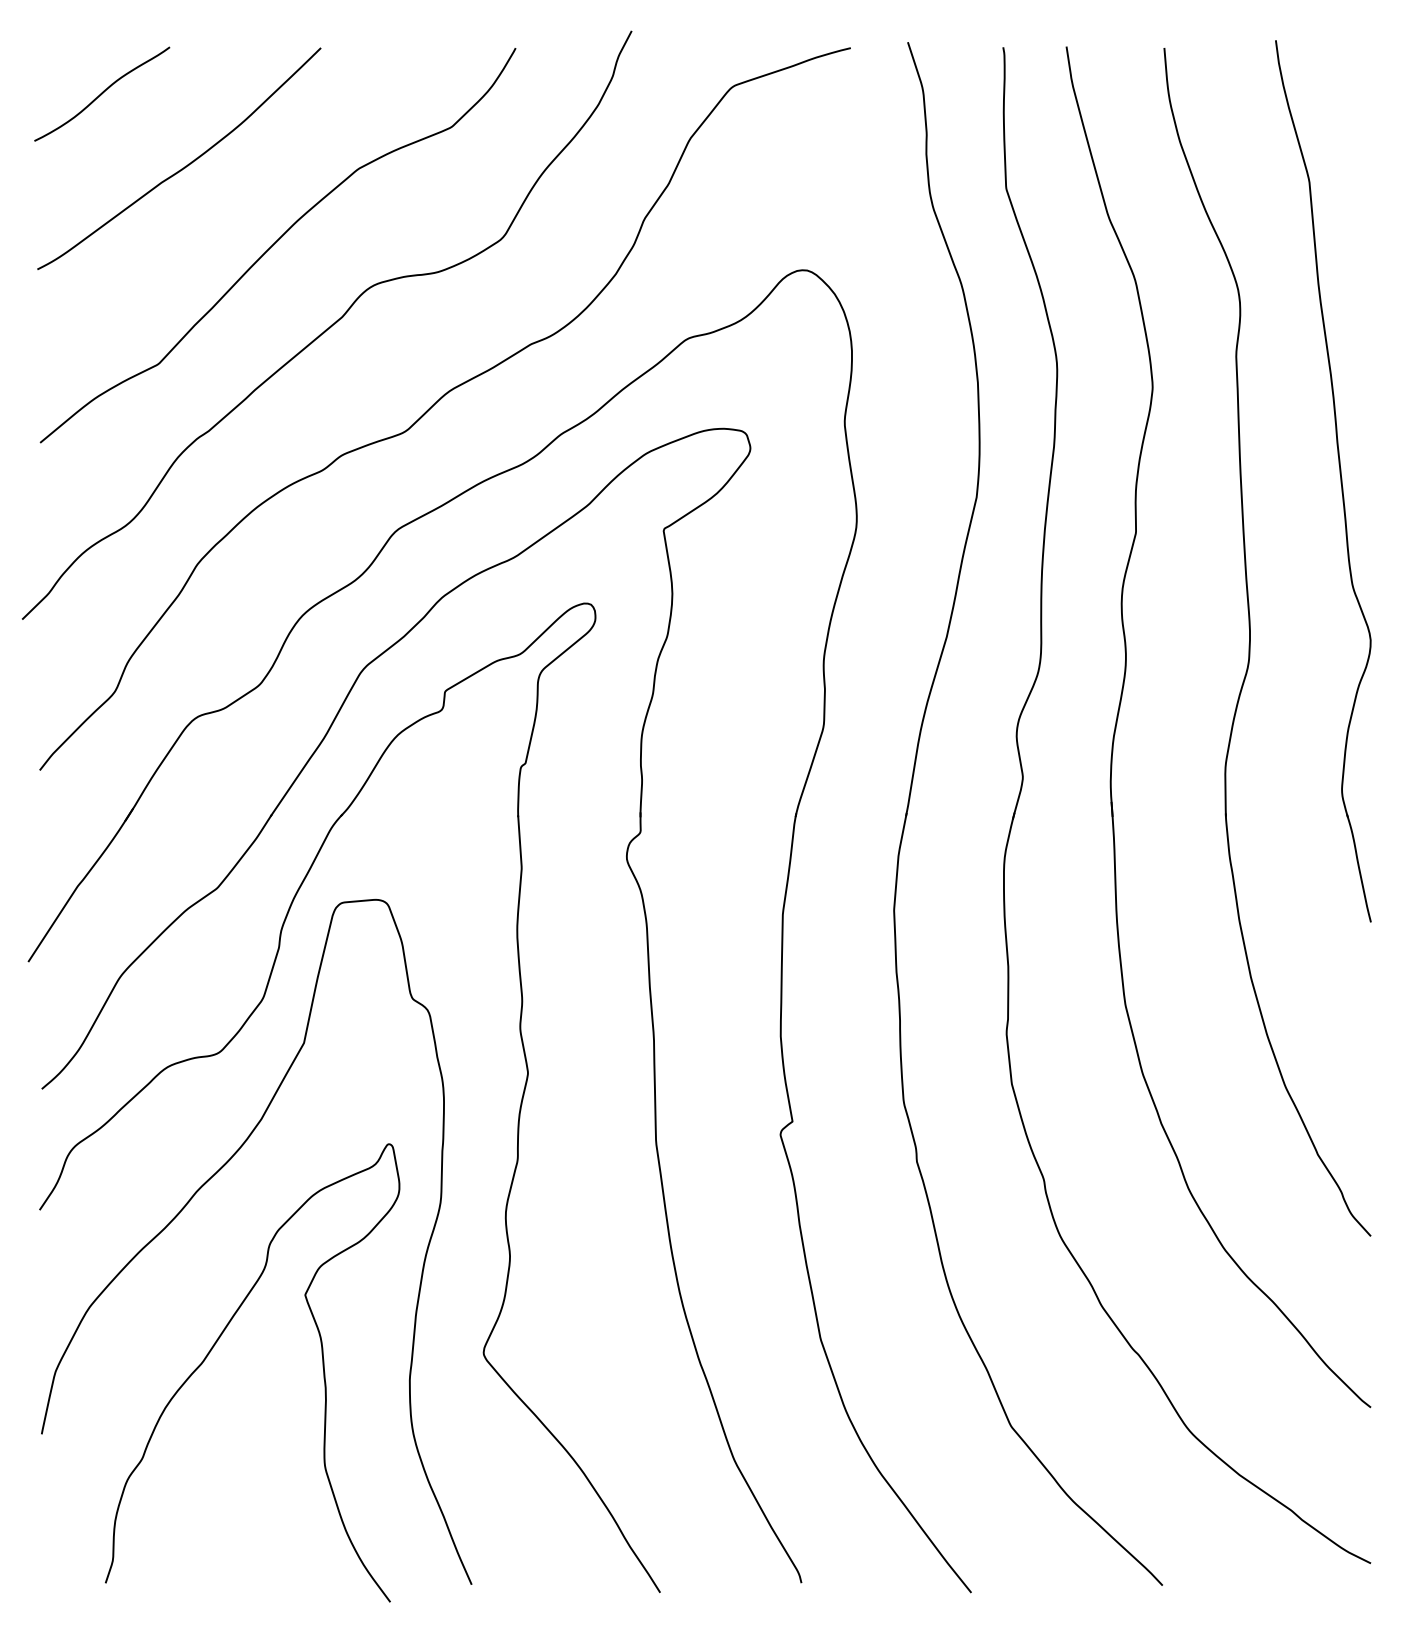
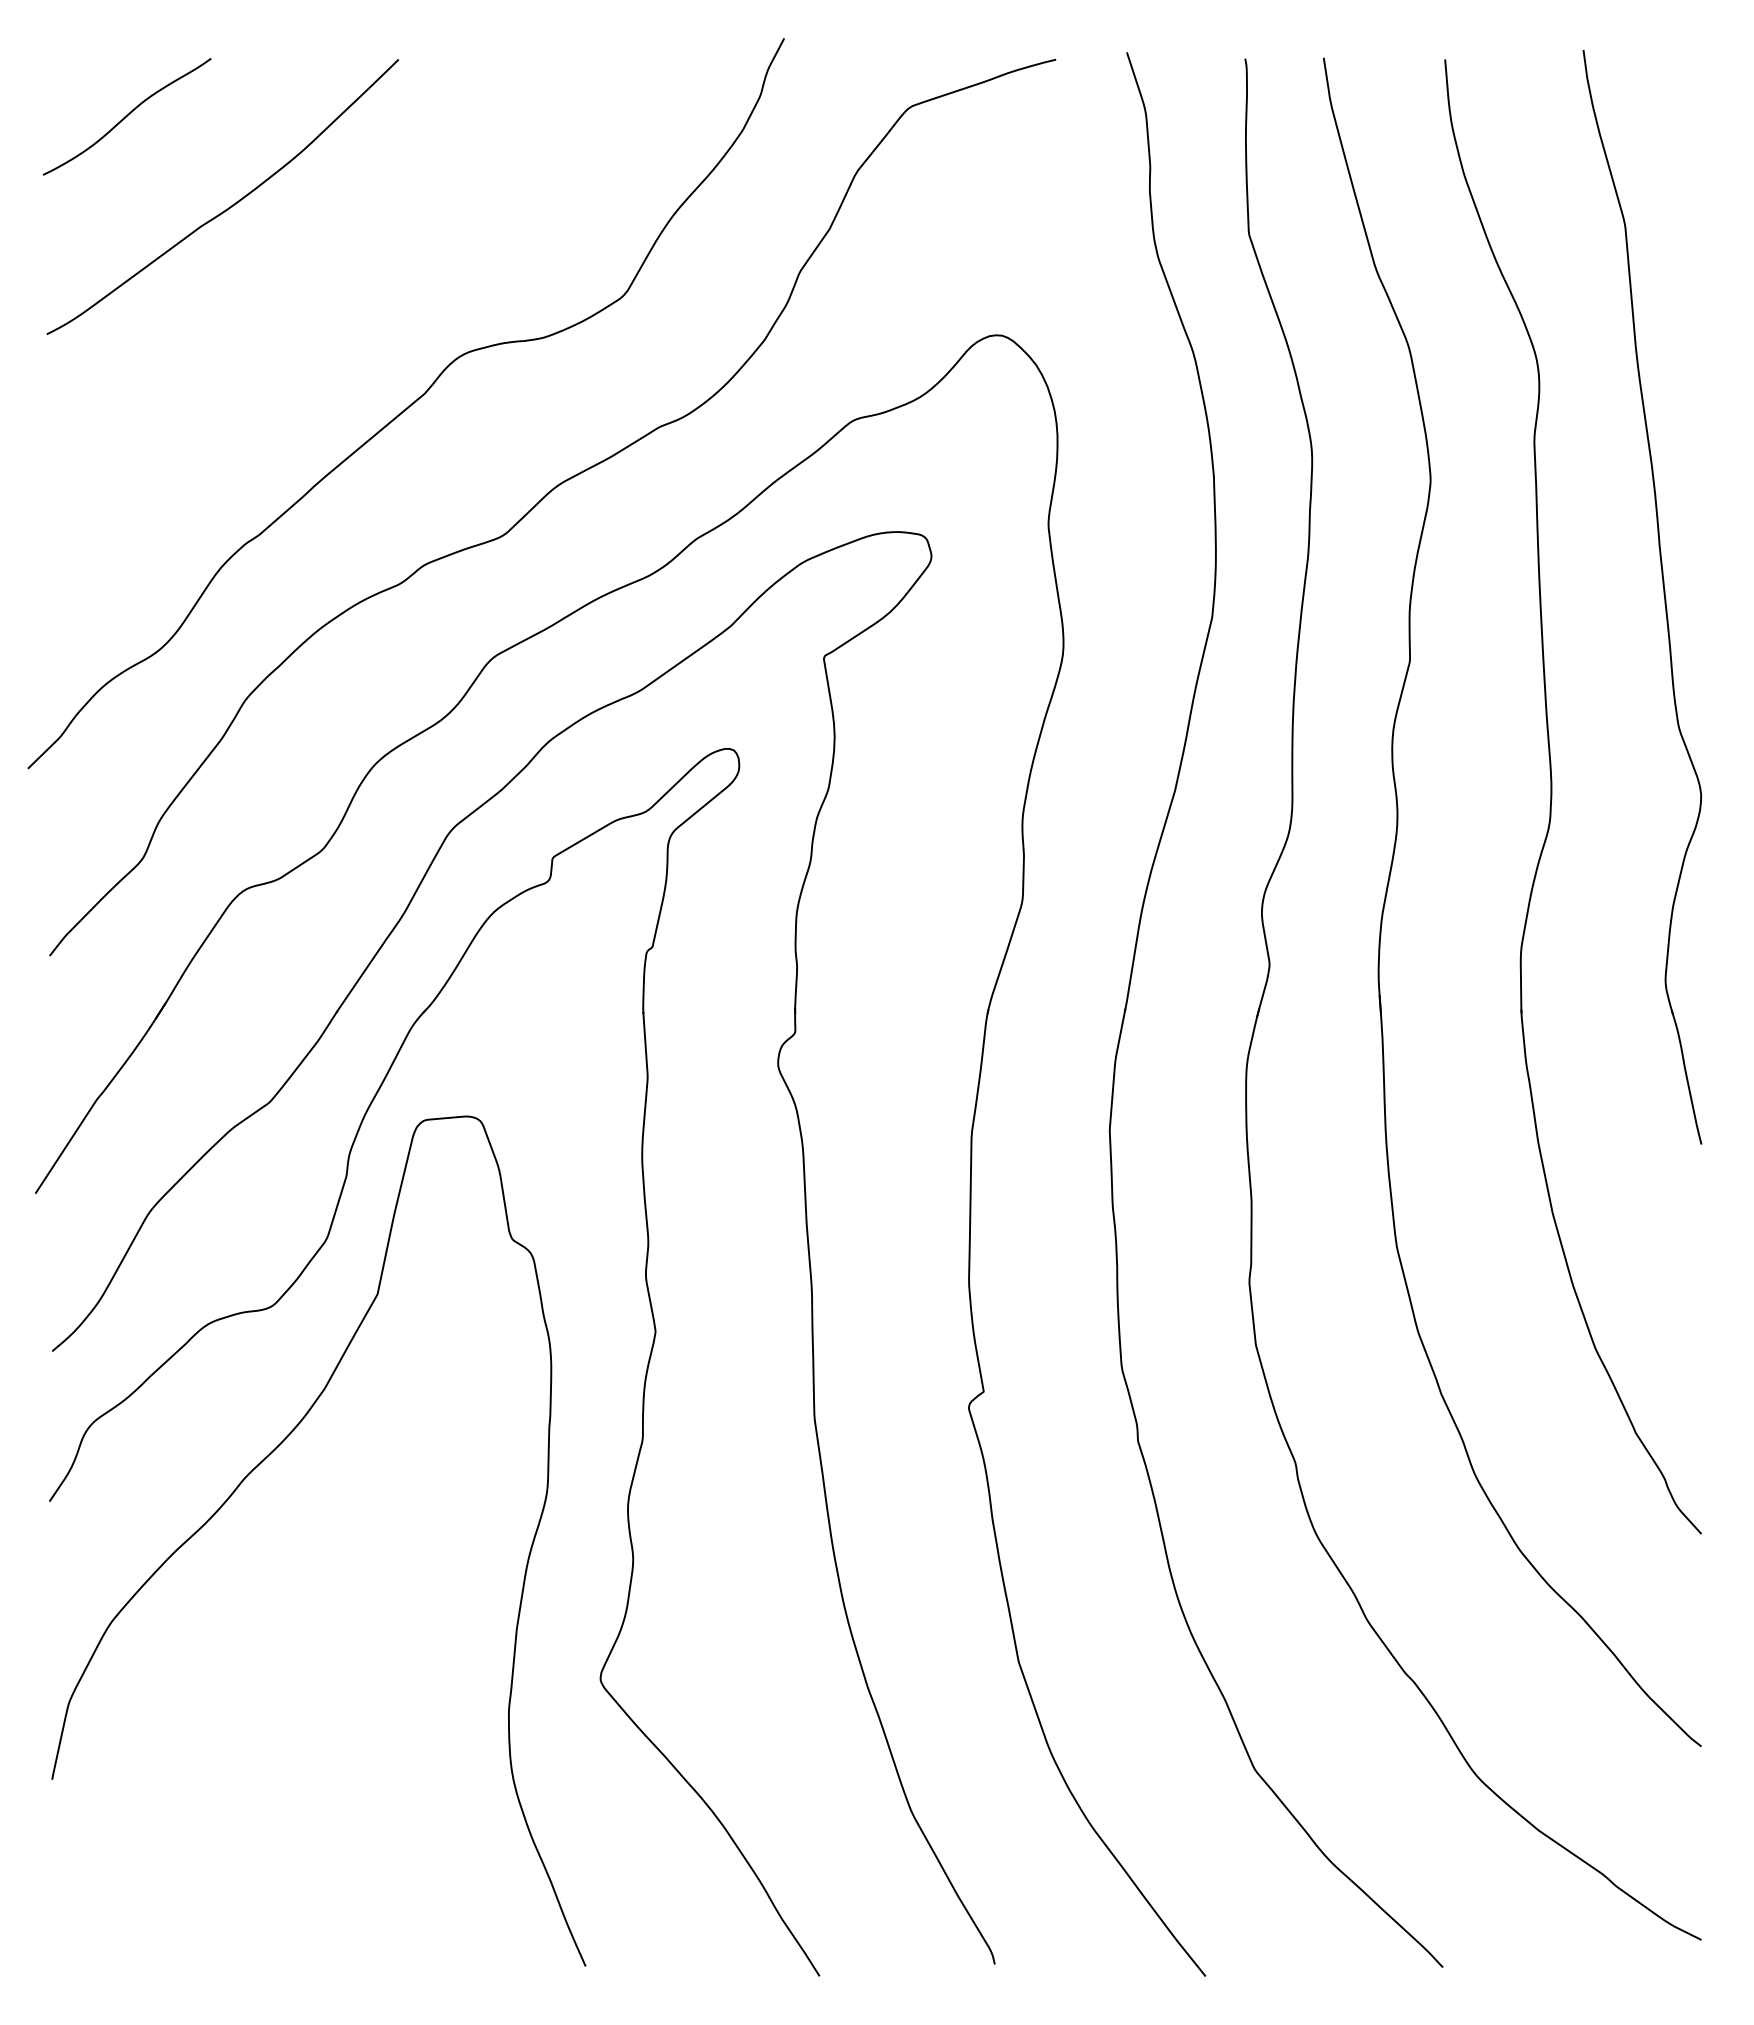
curve: (275, 243) -> (342, 302), removed
curve: (214, 1346) -> (266, 1670), removed

